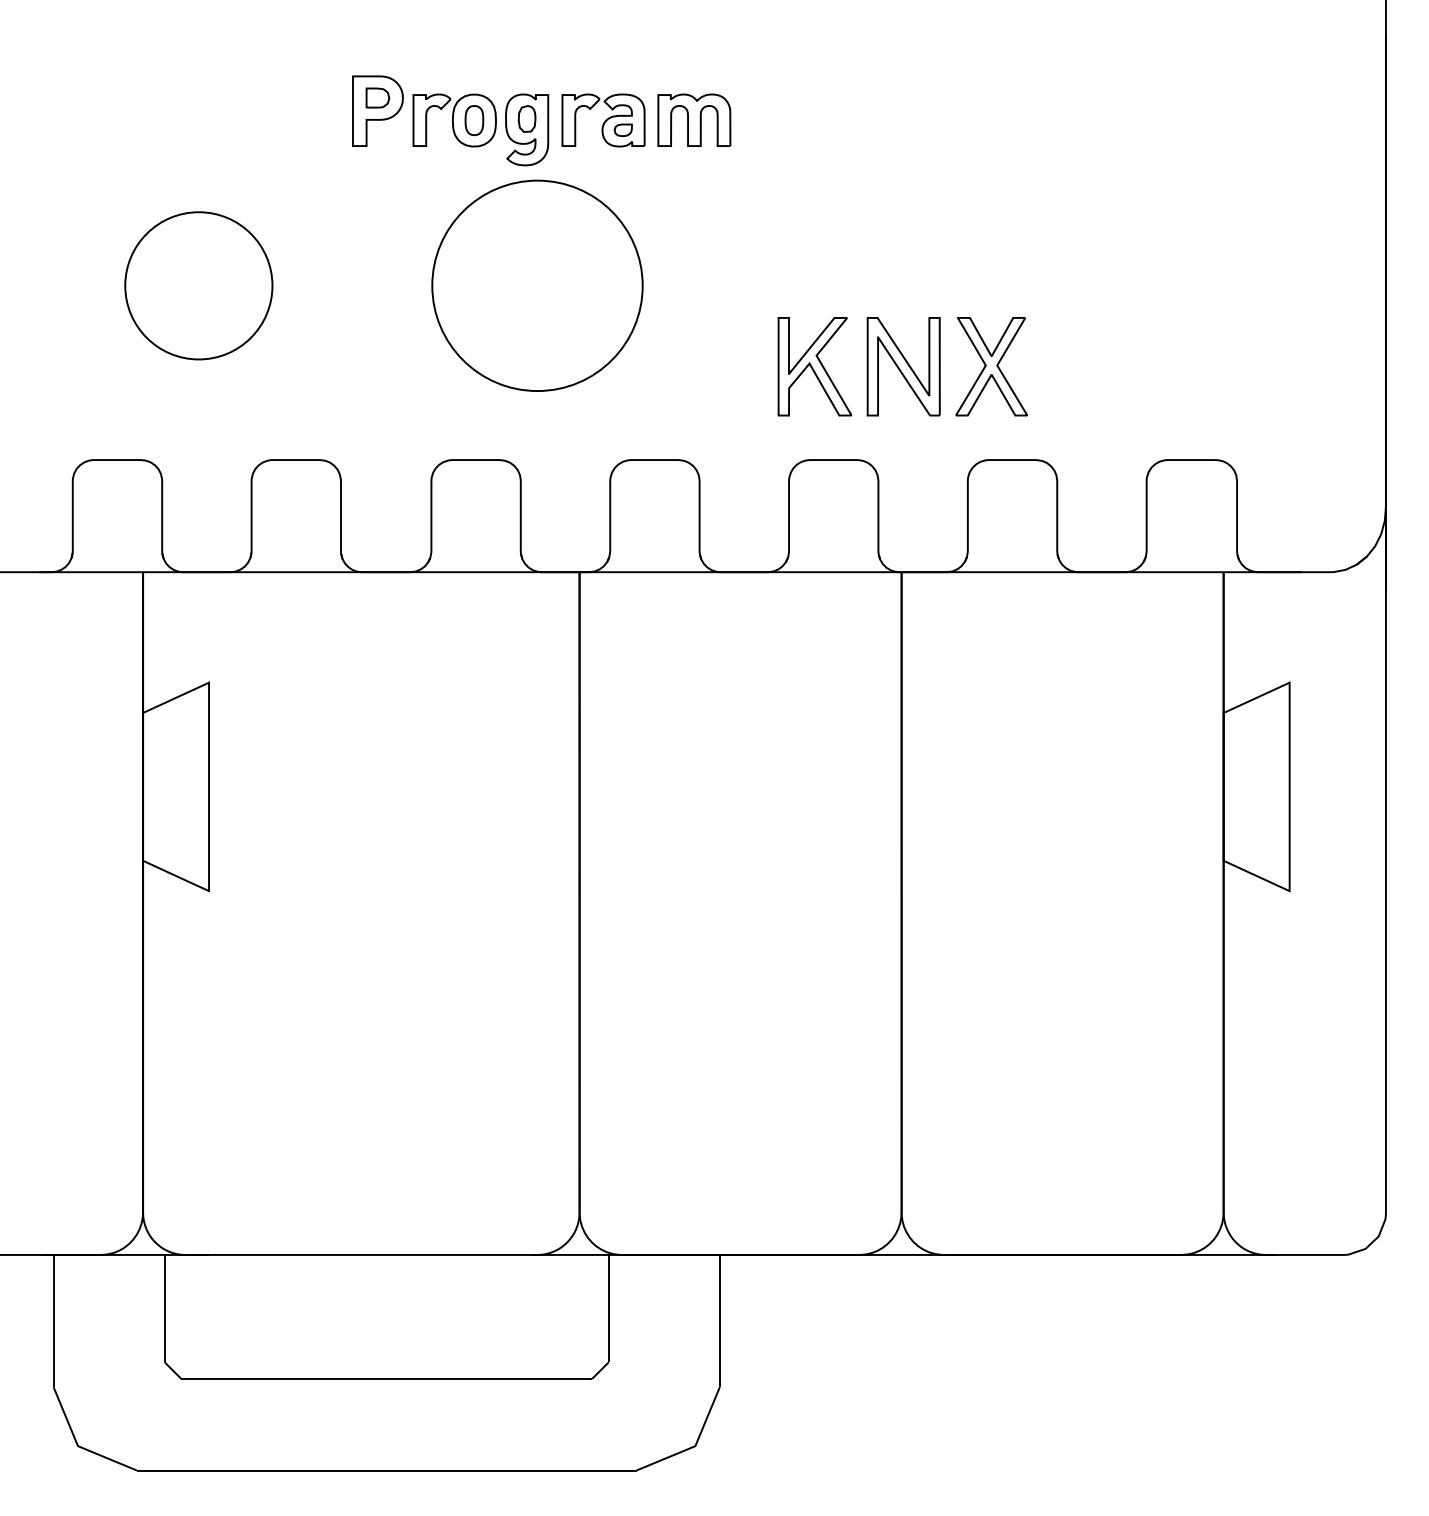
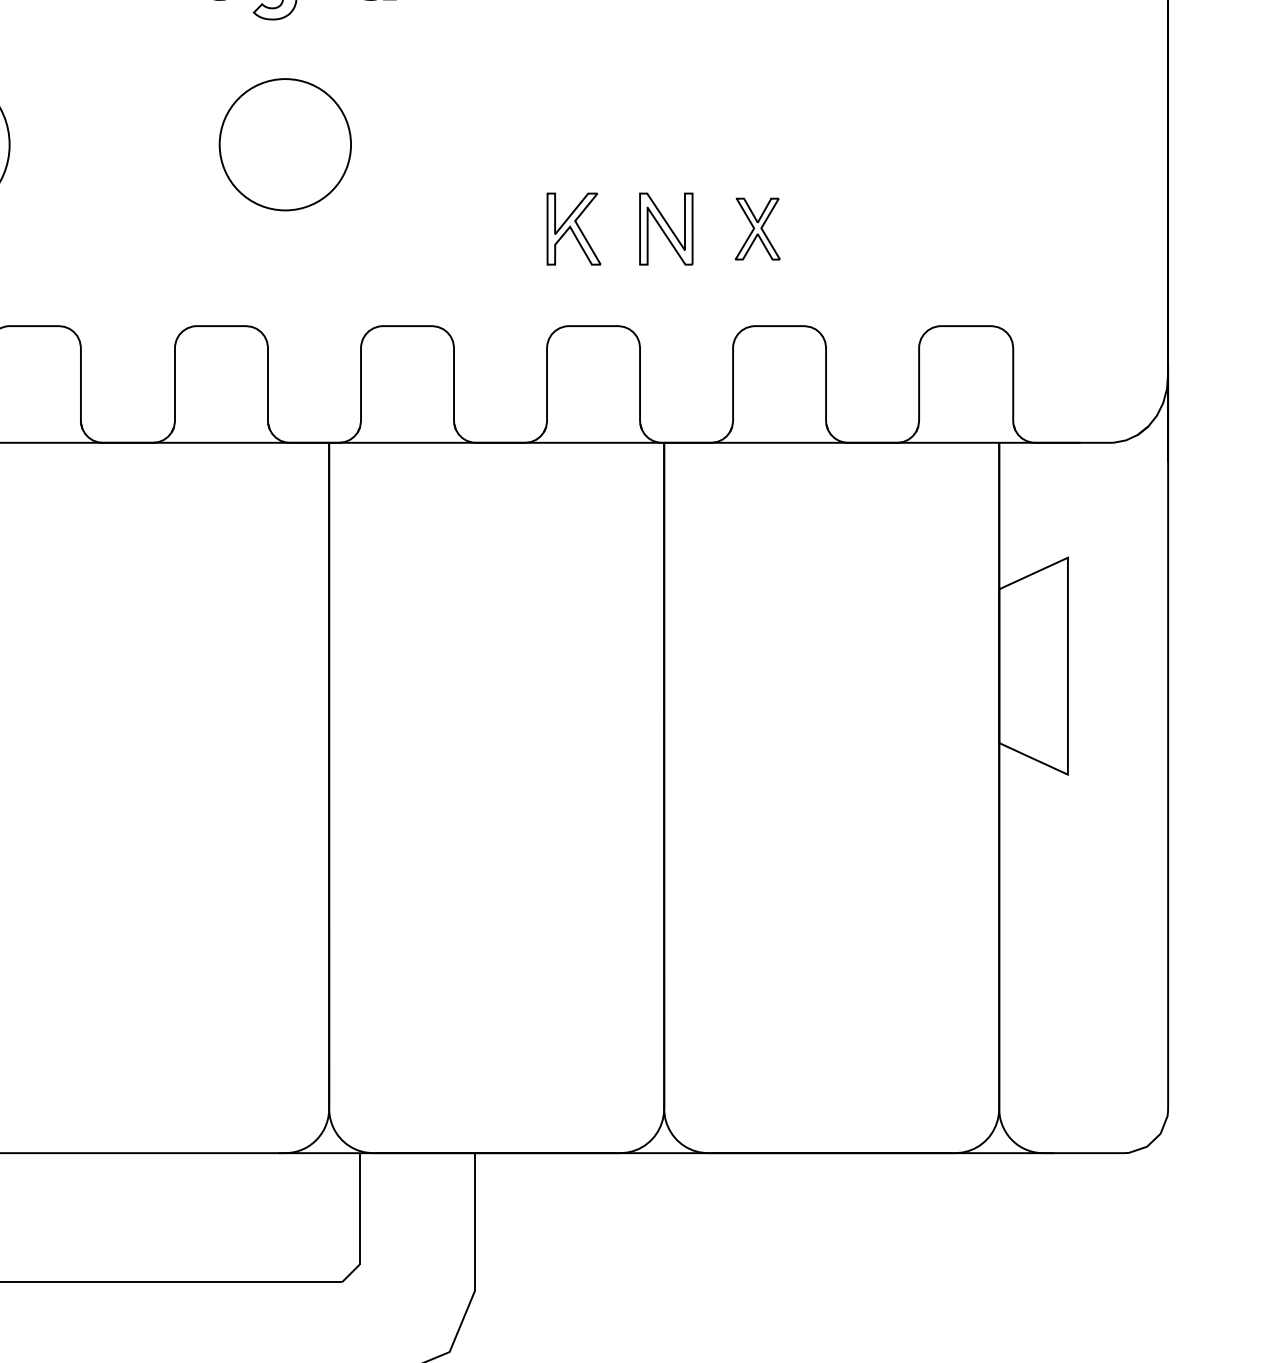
part: (537, 285) -> (285, 144), size x0.6
part: (814, 366) -> (573, 228), size x0.7
part: (903, 366) -> (666, 228), size x0.7
part: (991, 366) -> (757, 228), size x0.6

